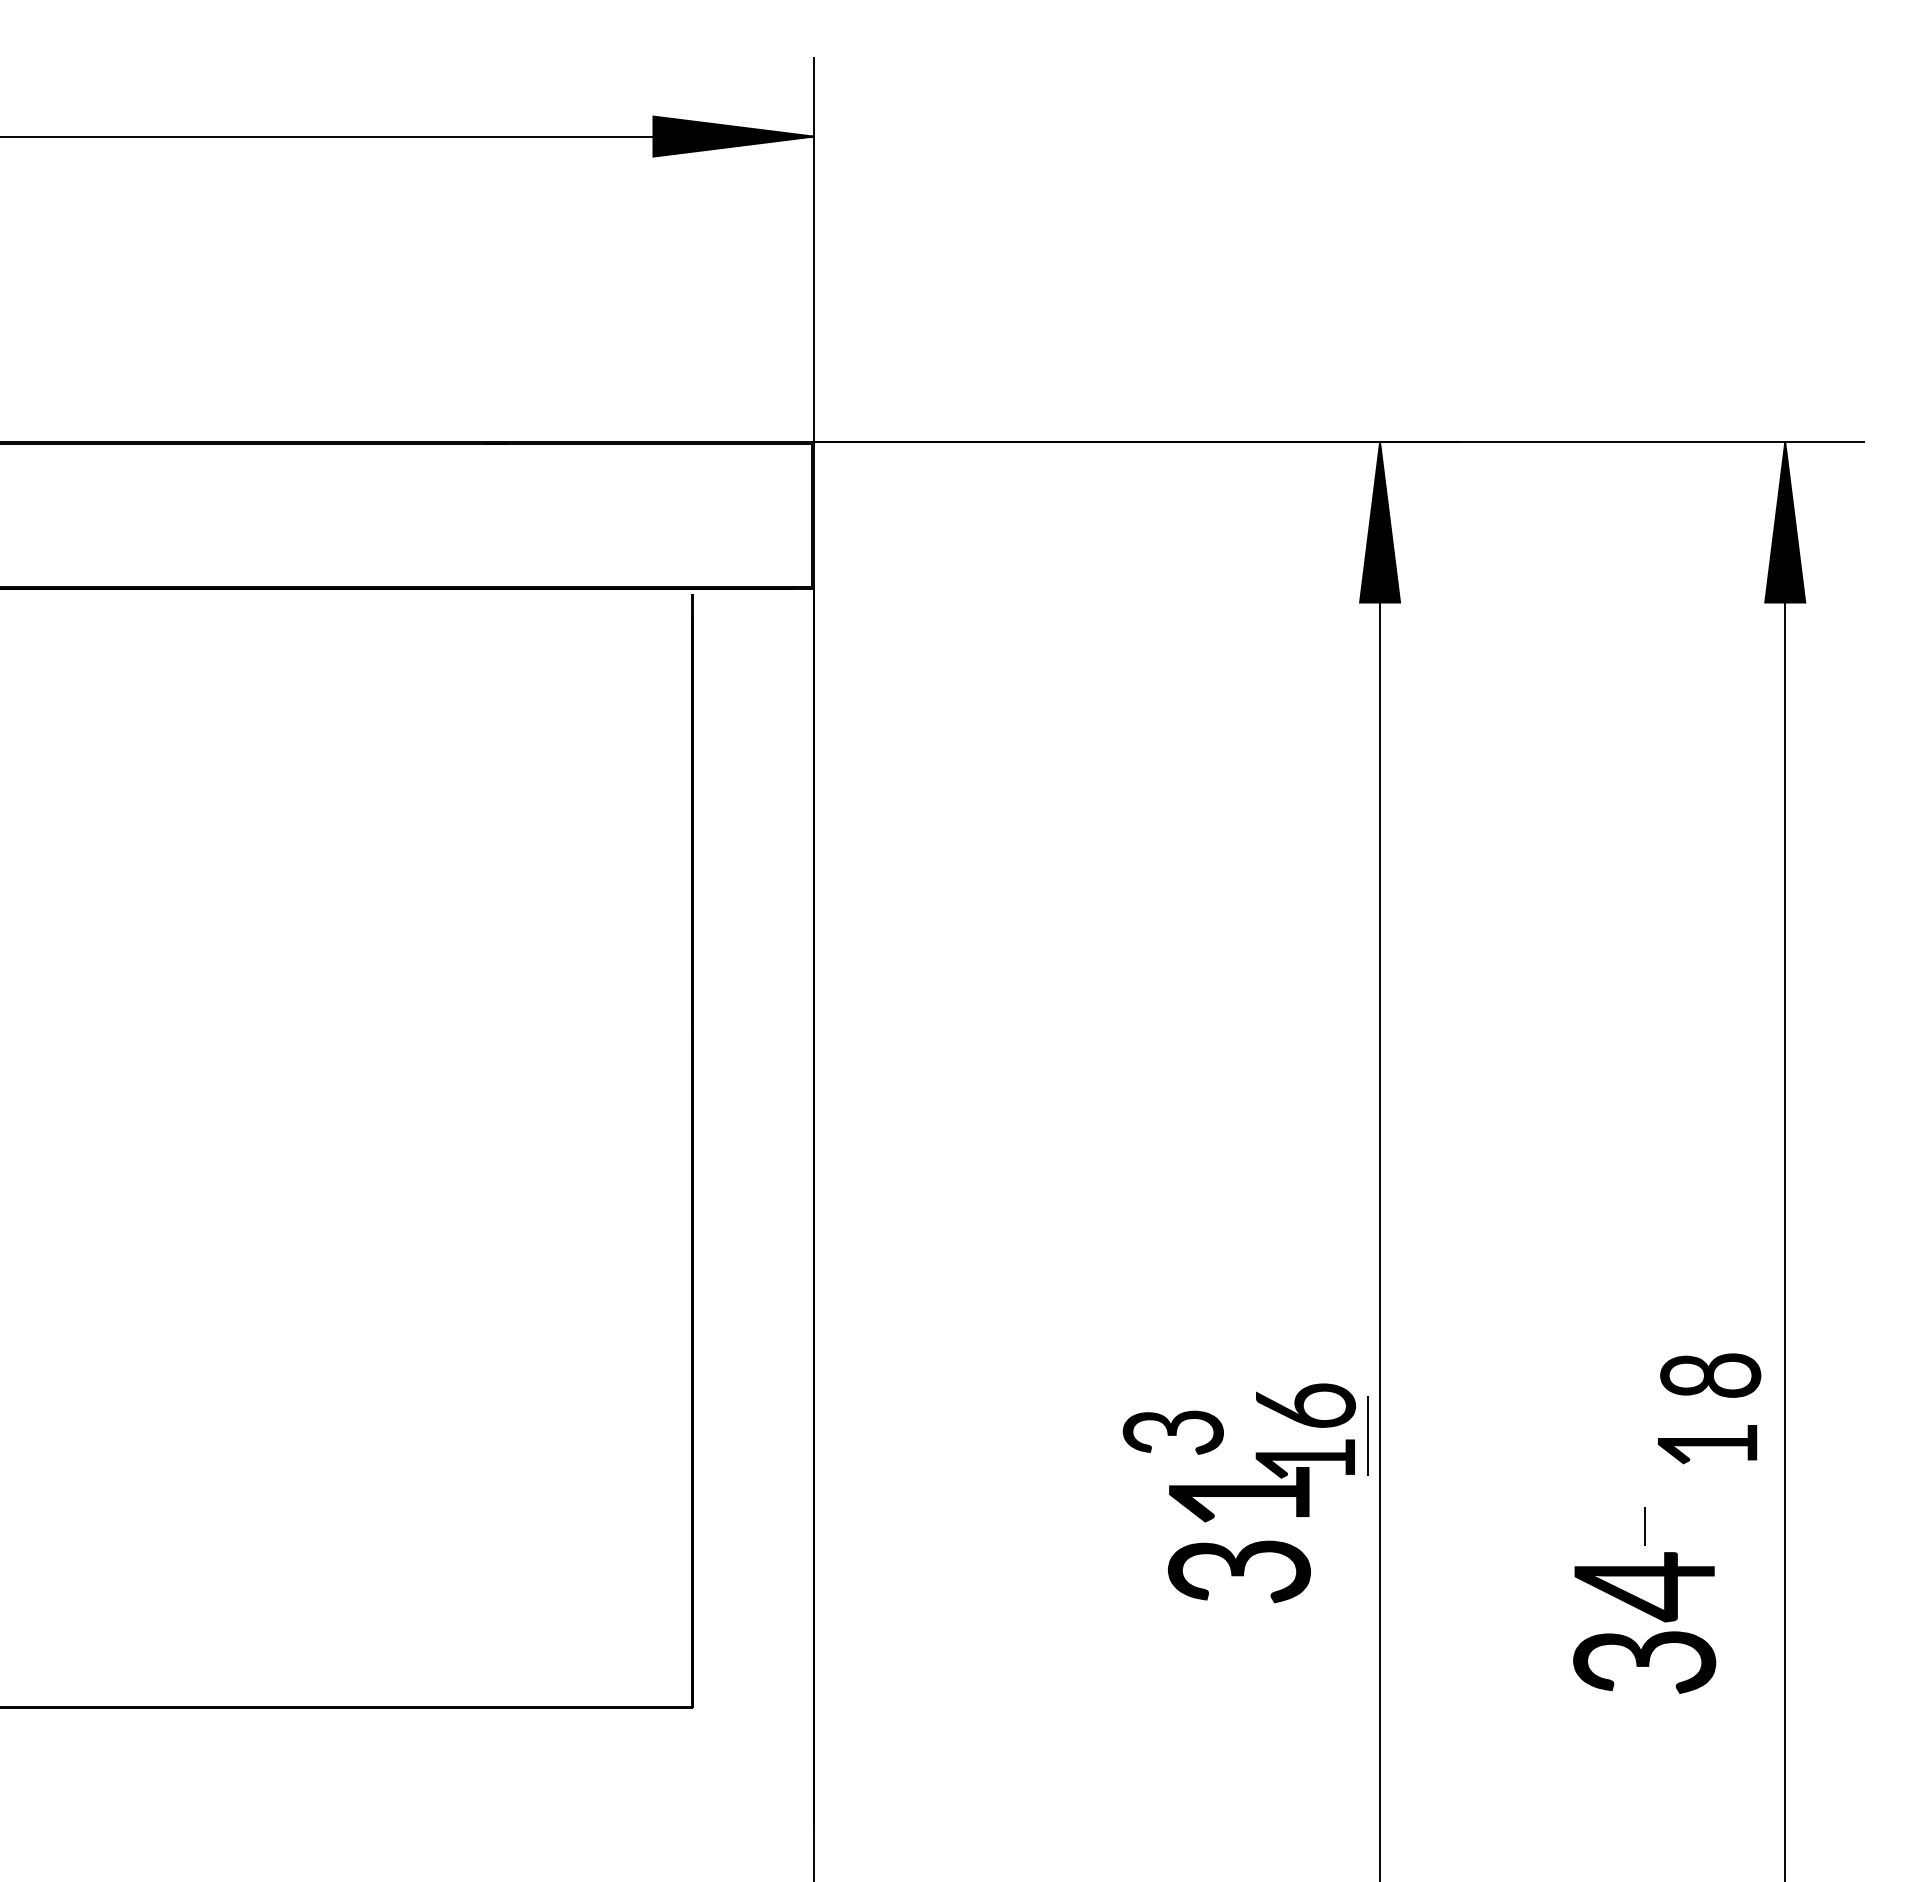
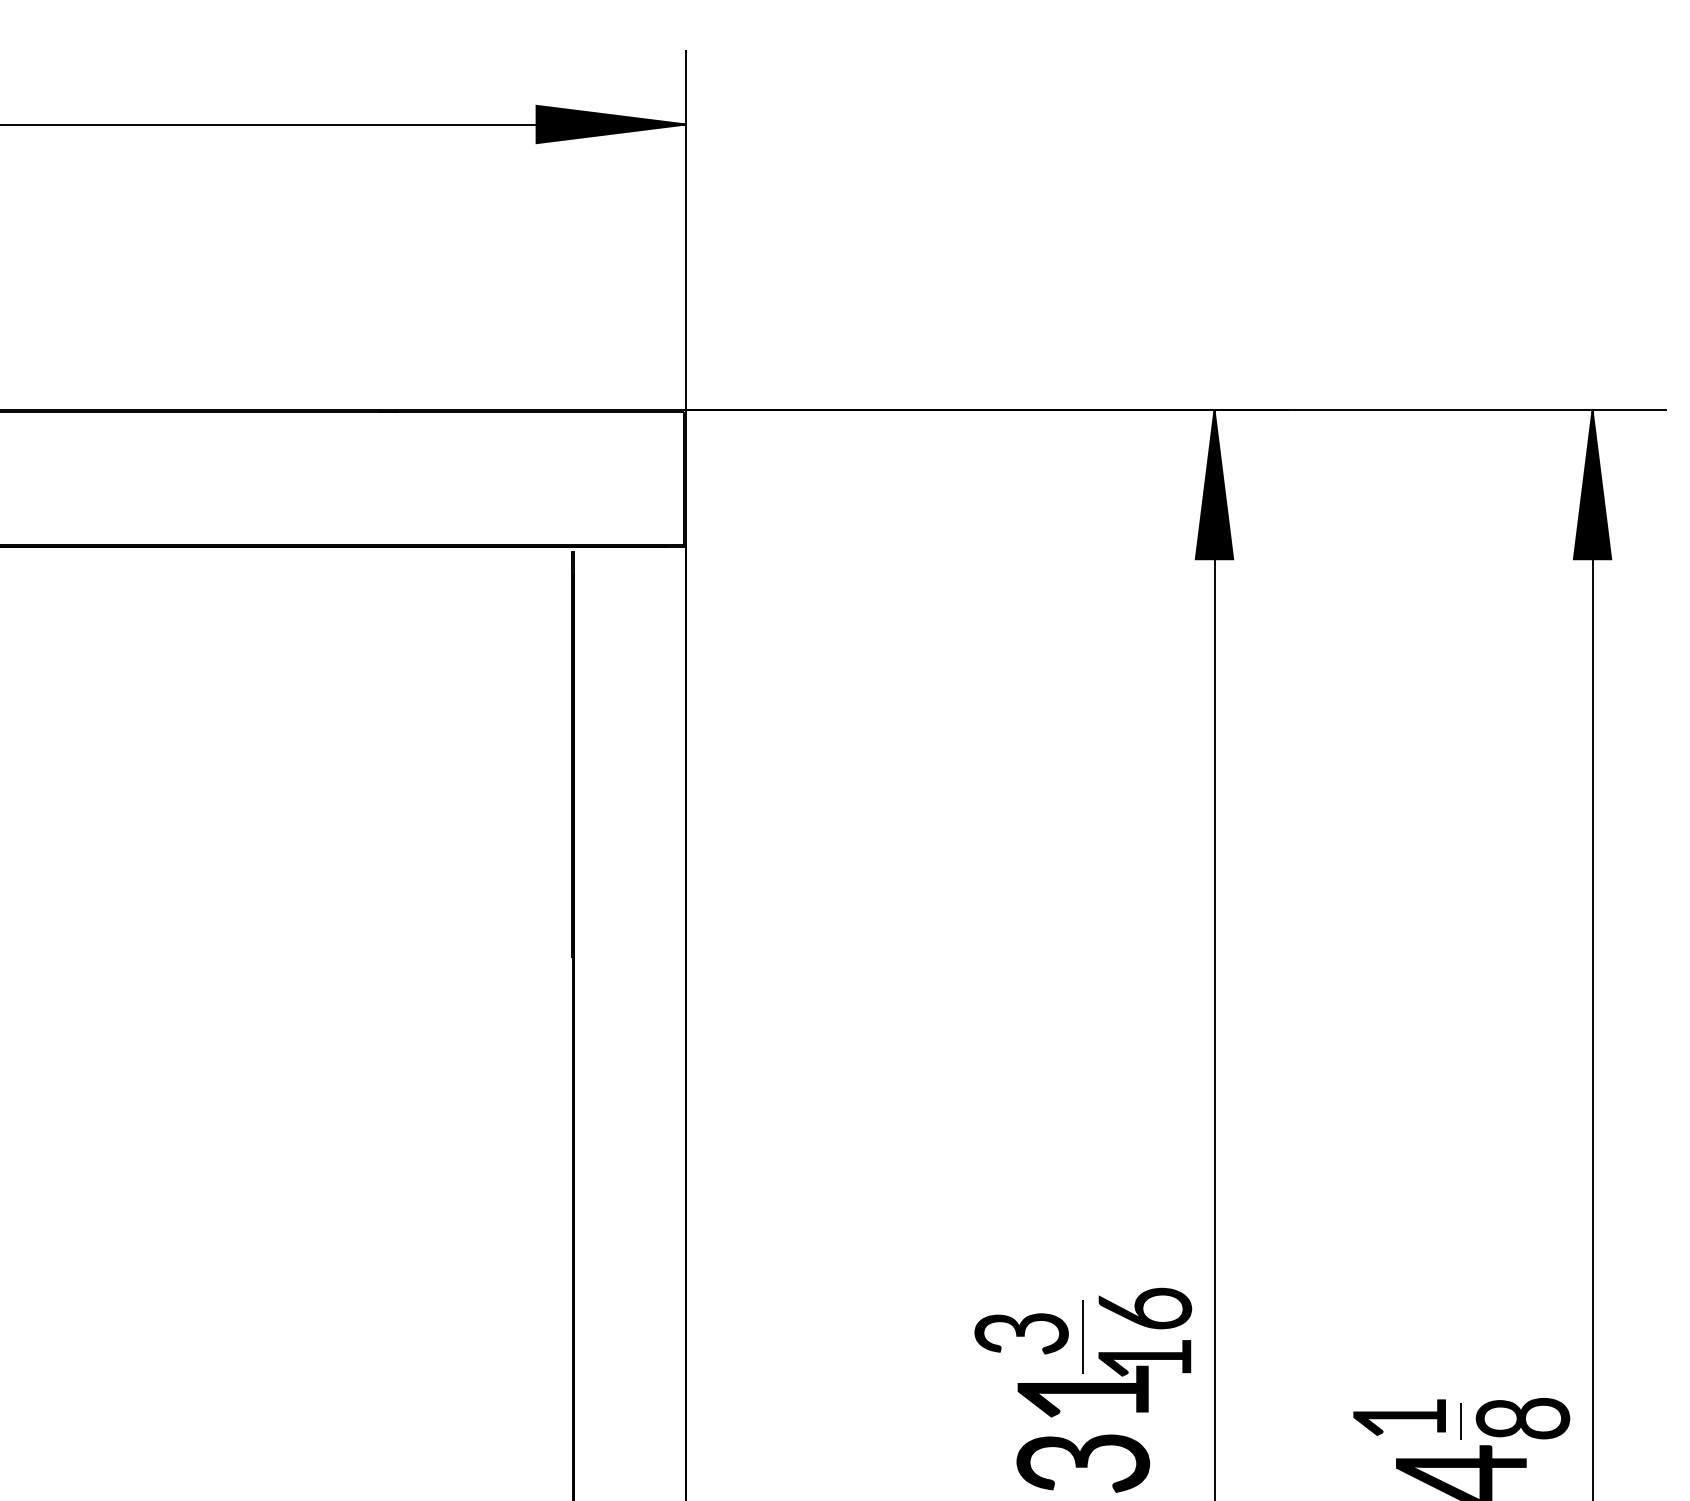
text: (1710, 1375) -> (1522, 1418), moved
line: (1367, 1435) -> (1082, 1336), moved
text: (1707, 1444) -> (1399, 1417), moved

